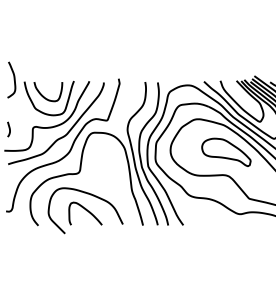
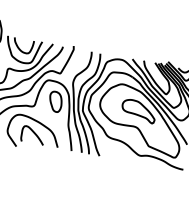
part: (107, 160) -> (55, 101), added

